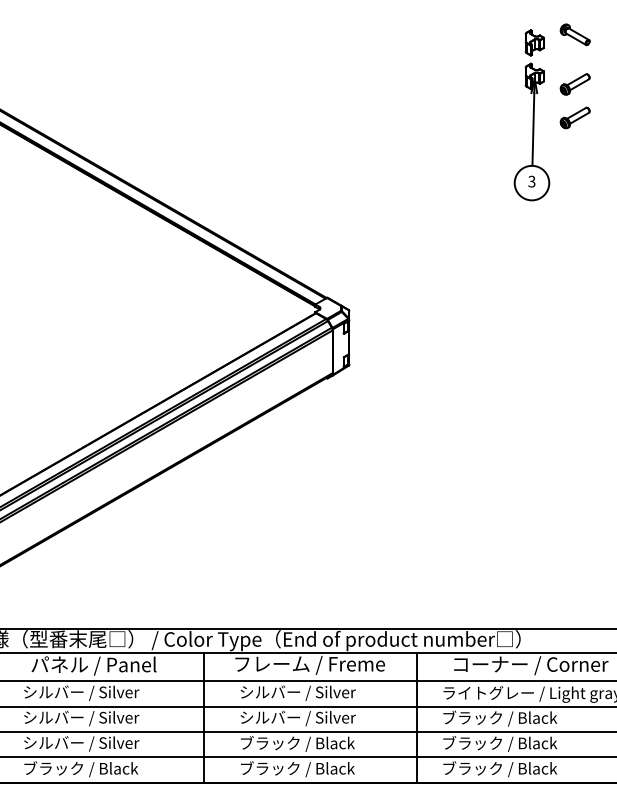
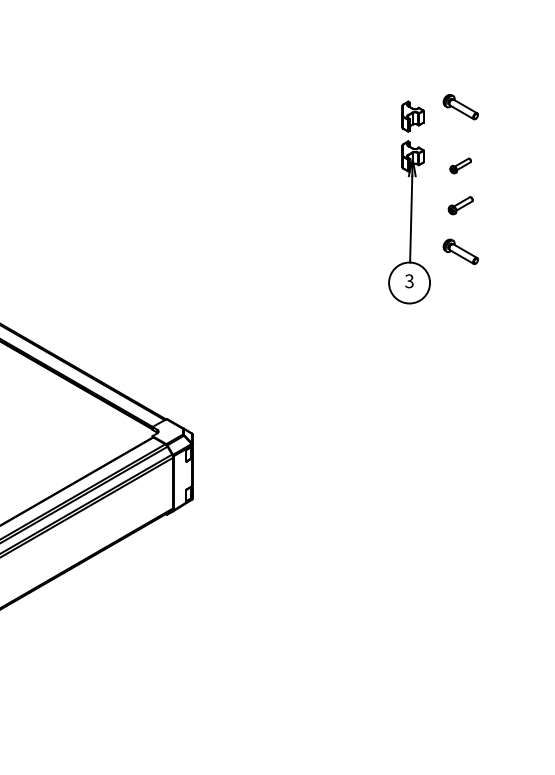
part: (574, 84) -> (459, 166), size x0.6
part: (574, 117) -> (459, 205), size x0.7
part: (574, 156) -> (459, 251), added

